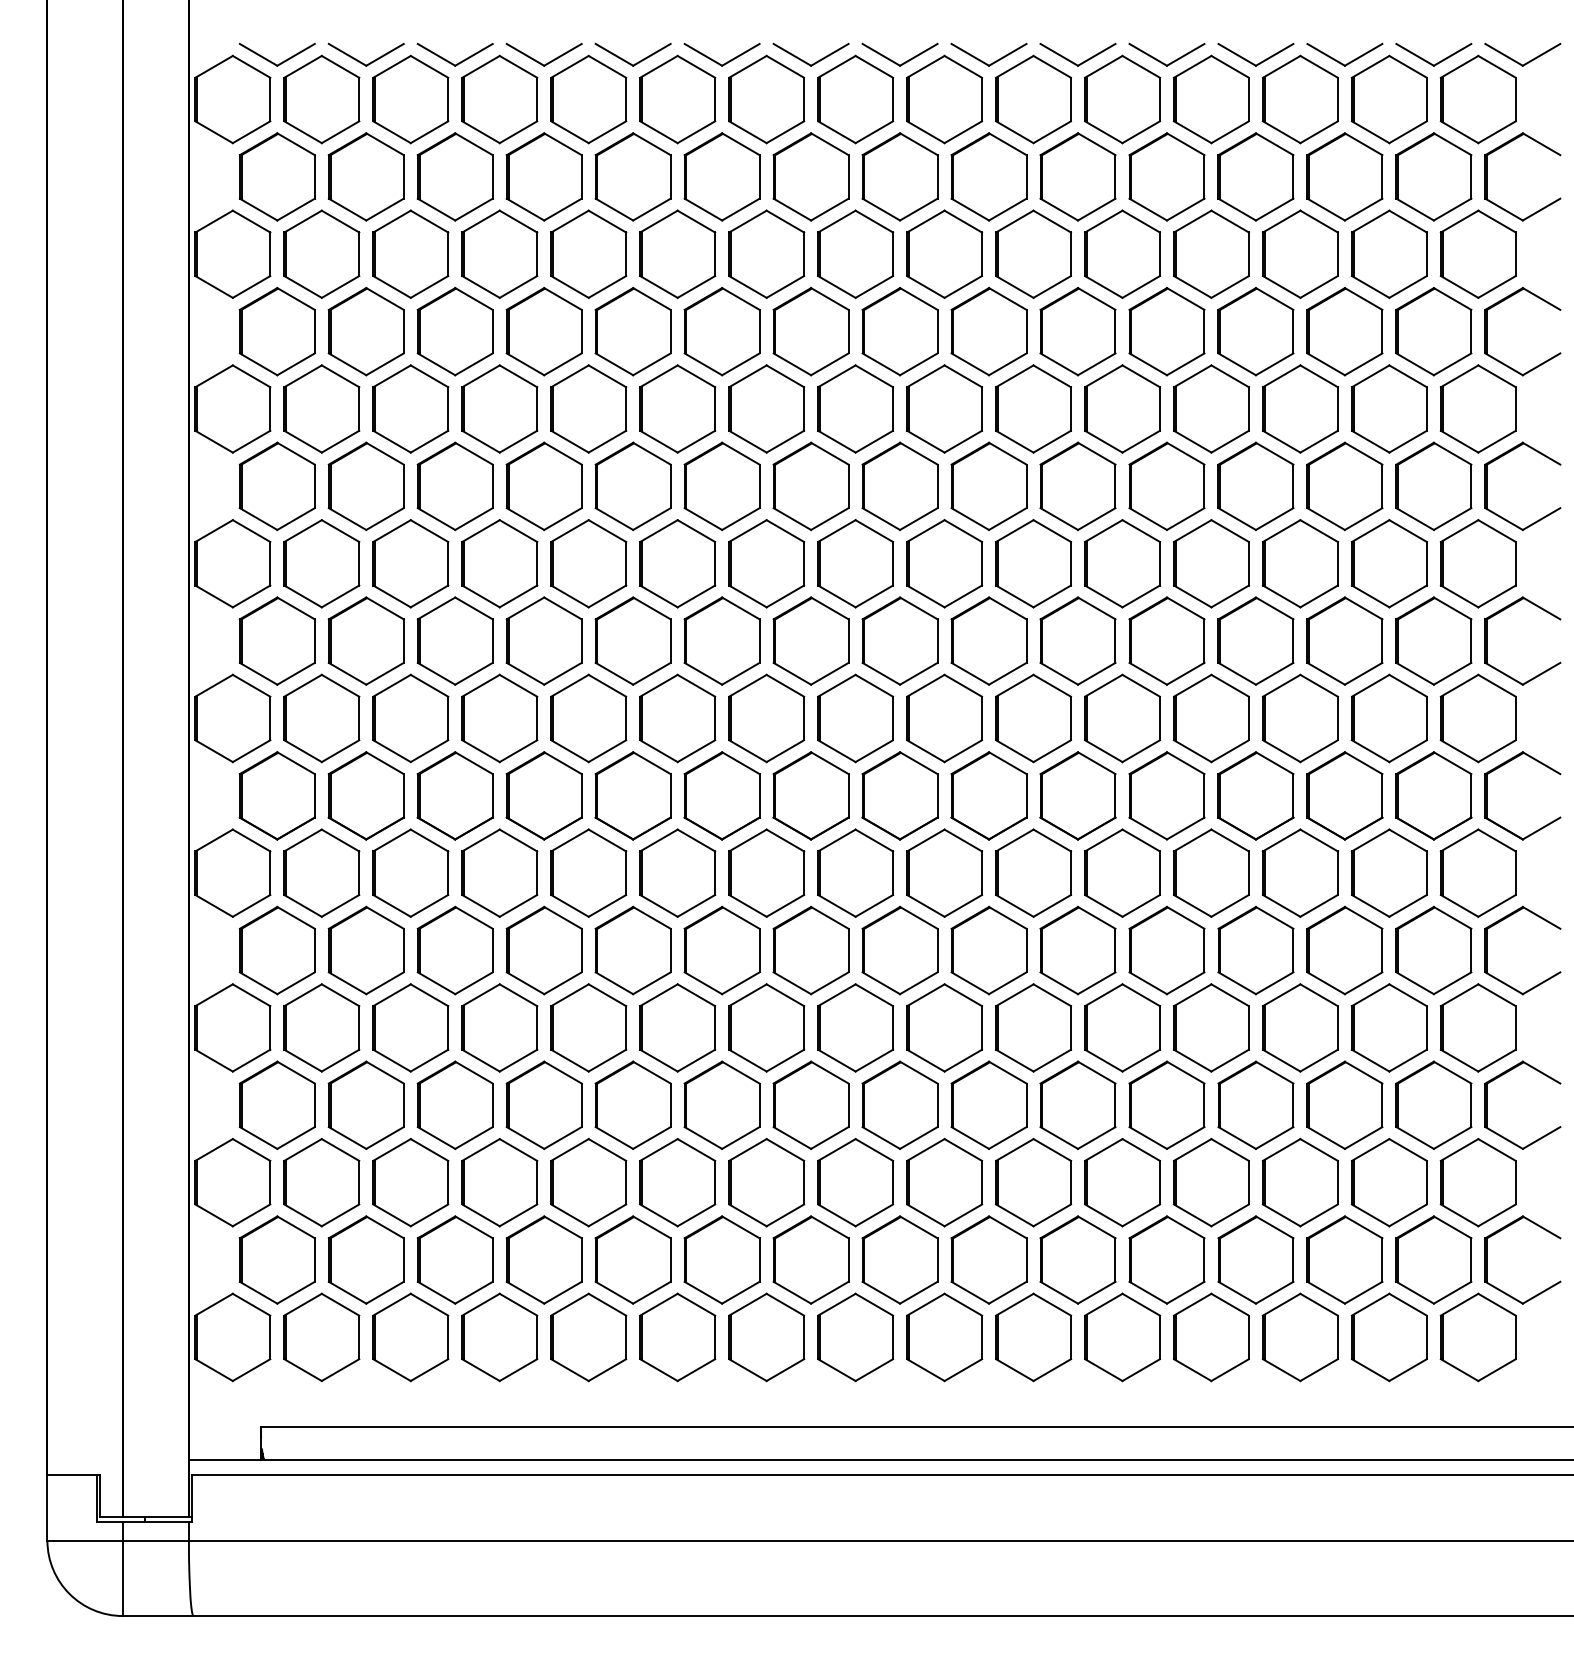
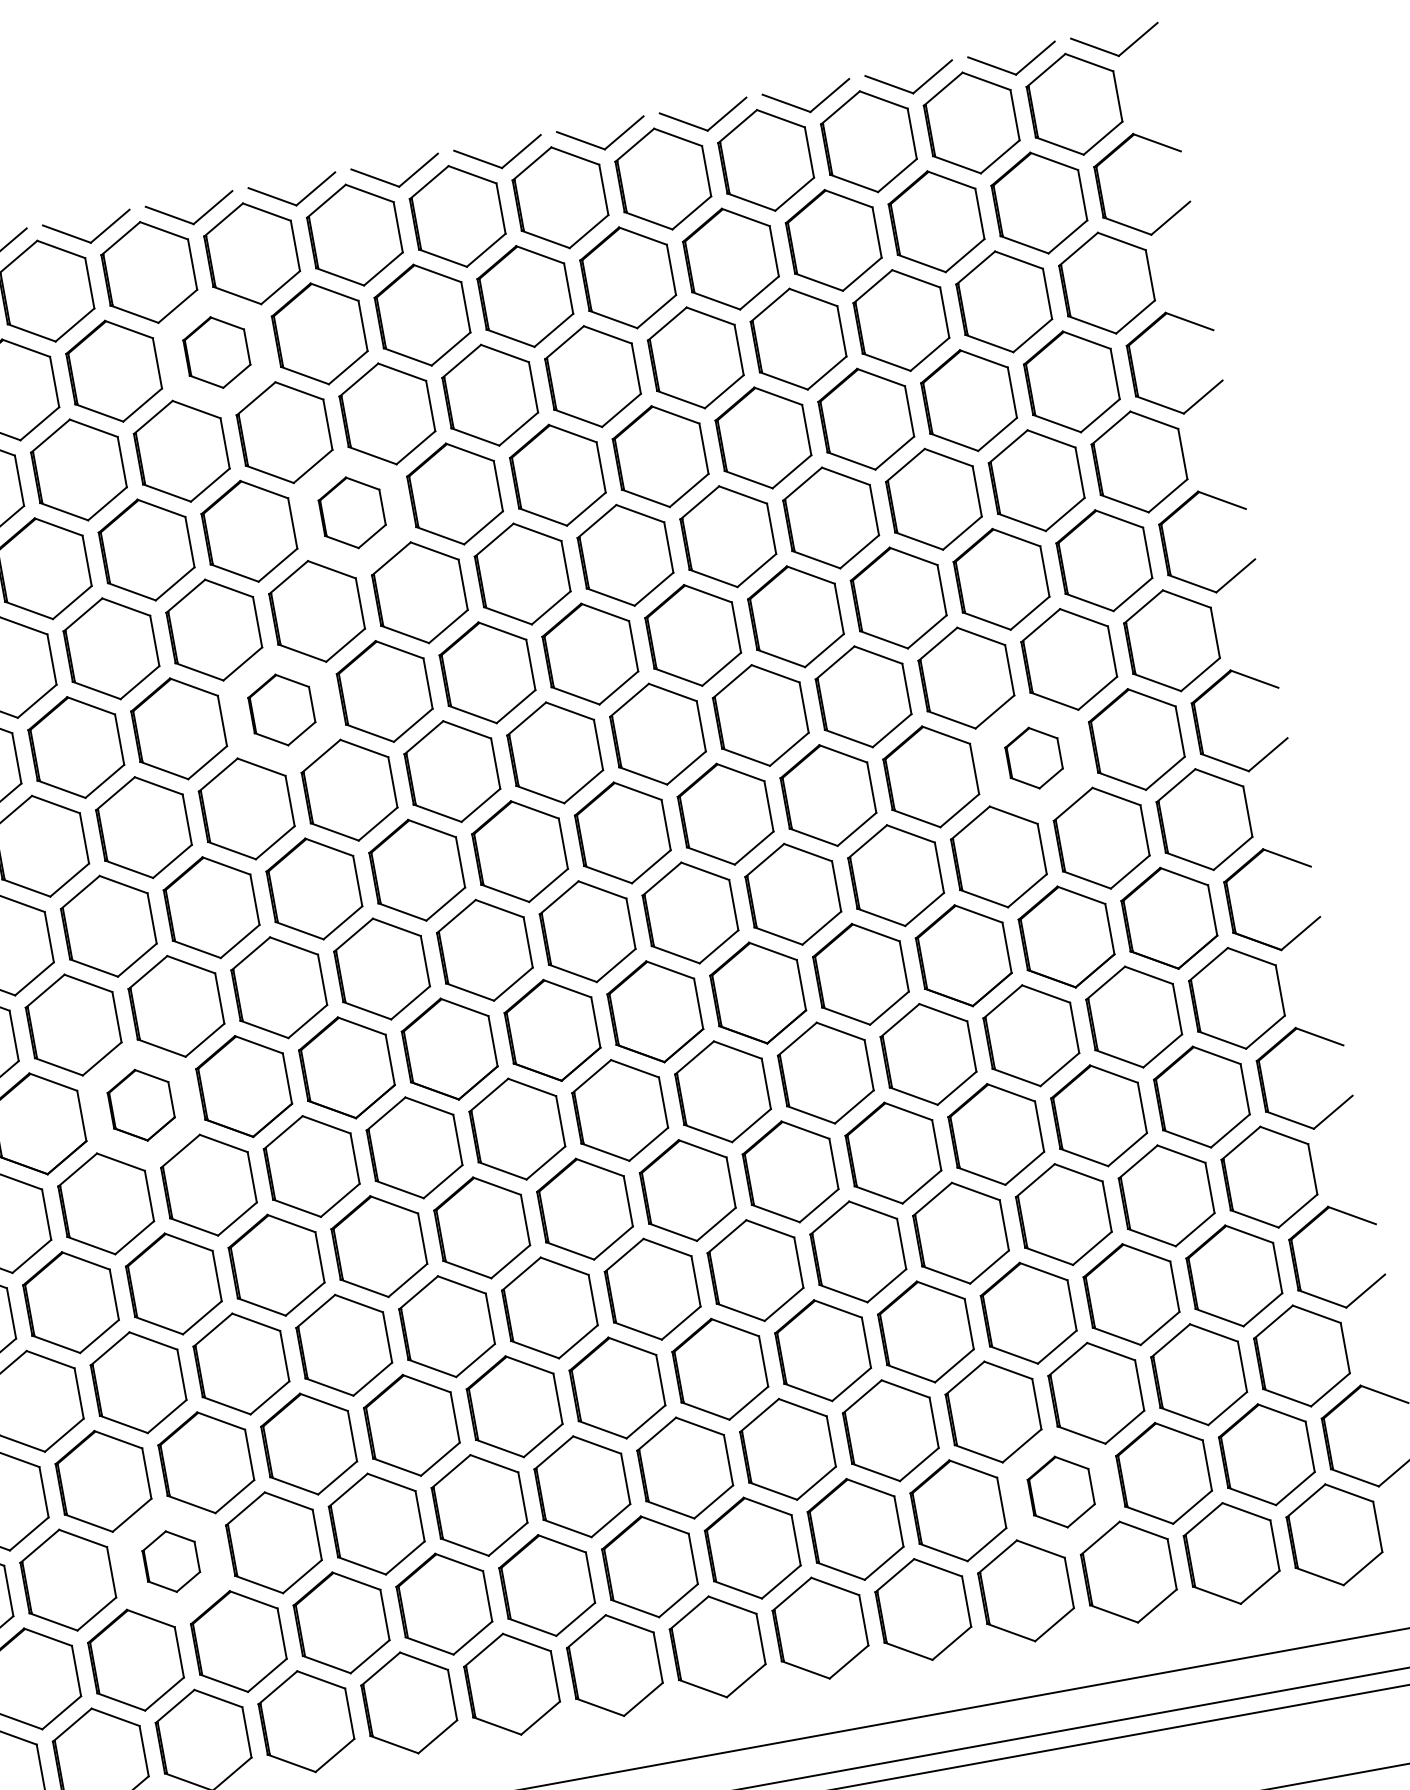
part: (721, 176) -> (216, 352), size x0.7
part: (810, 331) -> (351, 512), size x0.7
part: (721, 485) -> (281, 709), size x0.7
part: (1344, 640) -> (1033, 757), size x0.6
part: (543, 795) -> (140, 1104), size x0.7
part: (499, 1182) -> (170, 1561), size x0.6
part: (1255, 1259) -> (1060, 1491), size x0.7

